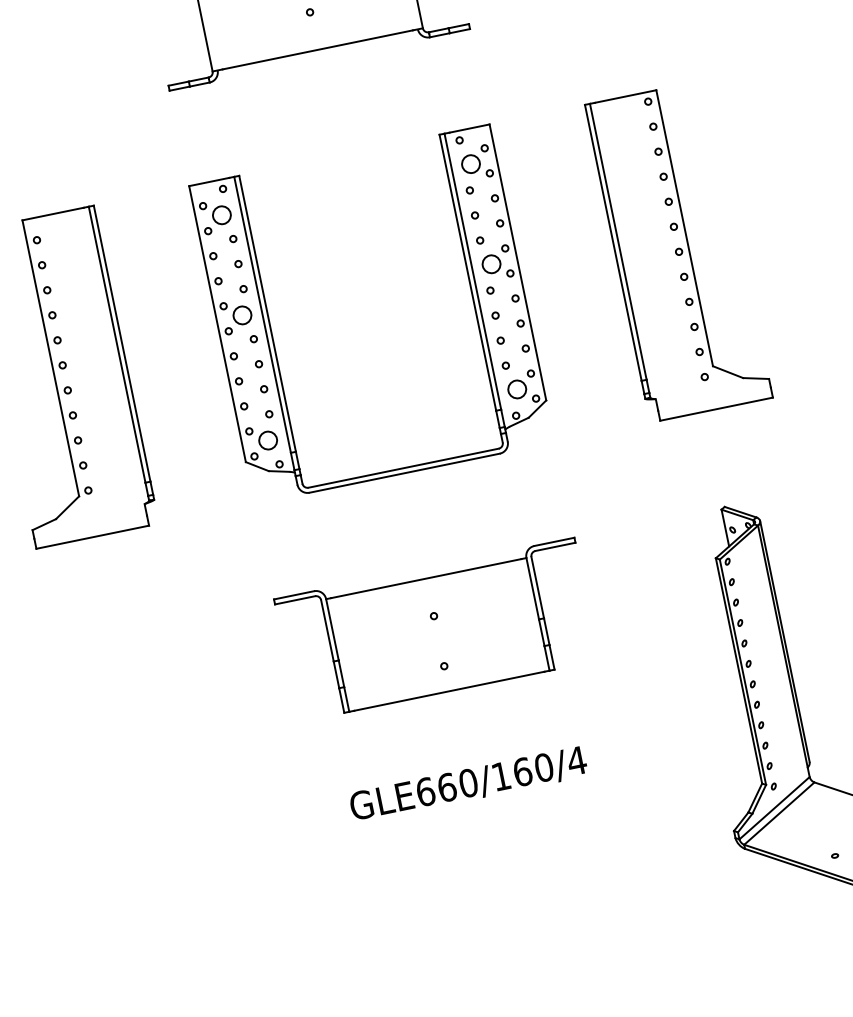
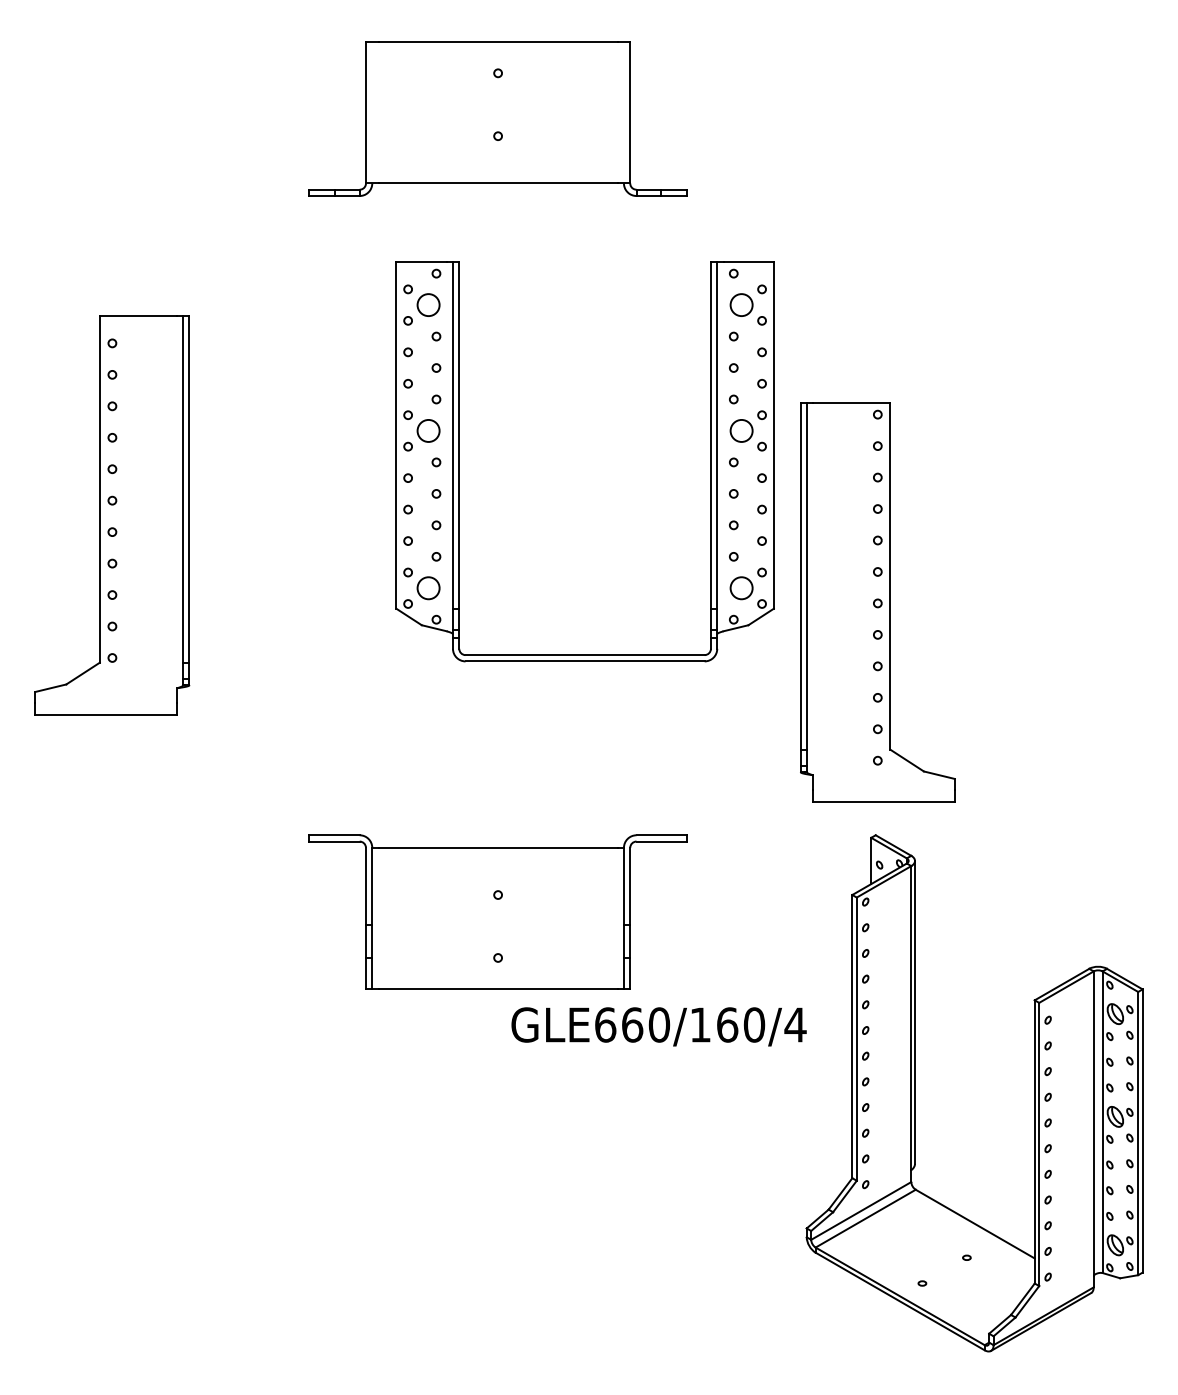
part: (678, 251) -> (877, 602), moved
part: (272, 334) -> (459, 461), moved
text: (468, 784) -> (658, 1026), moved

